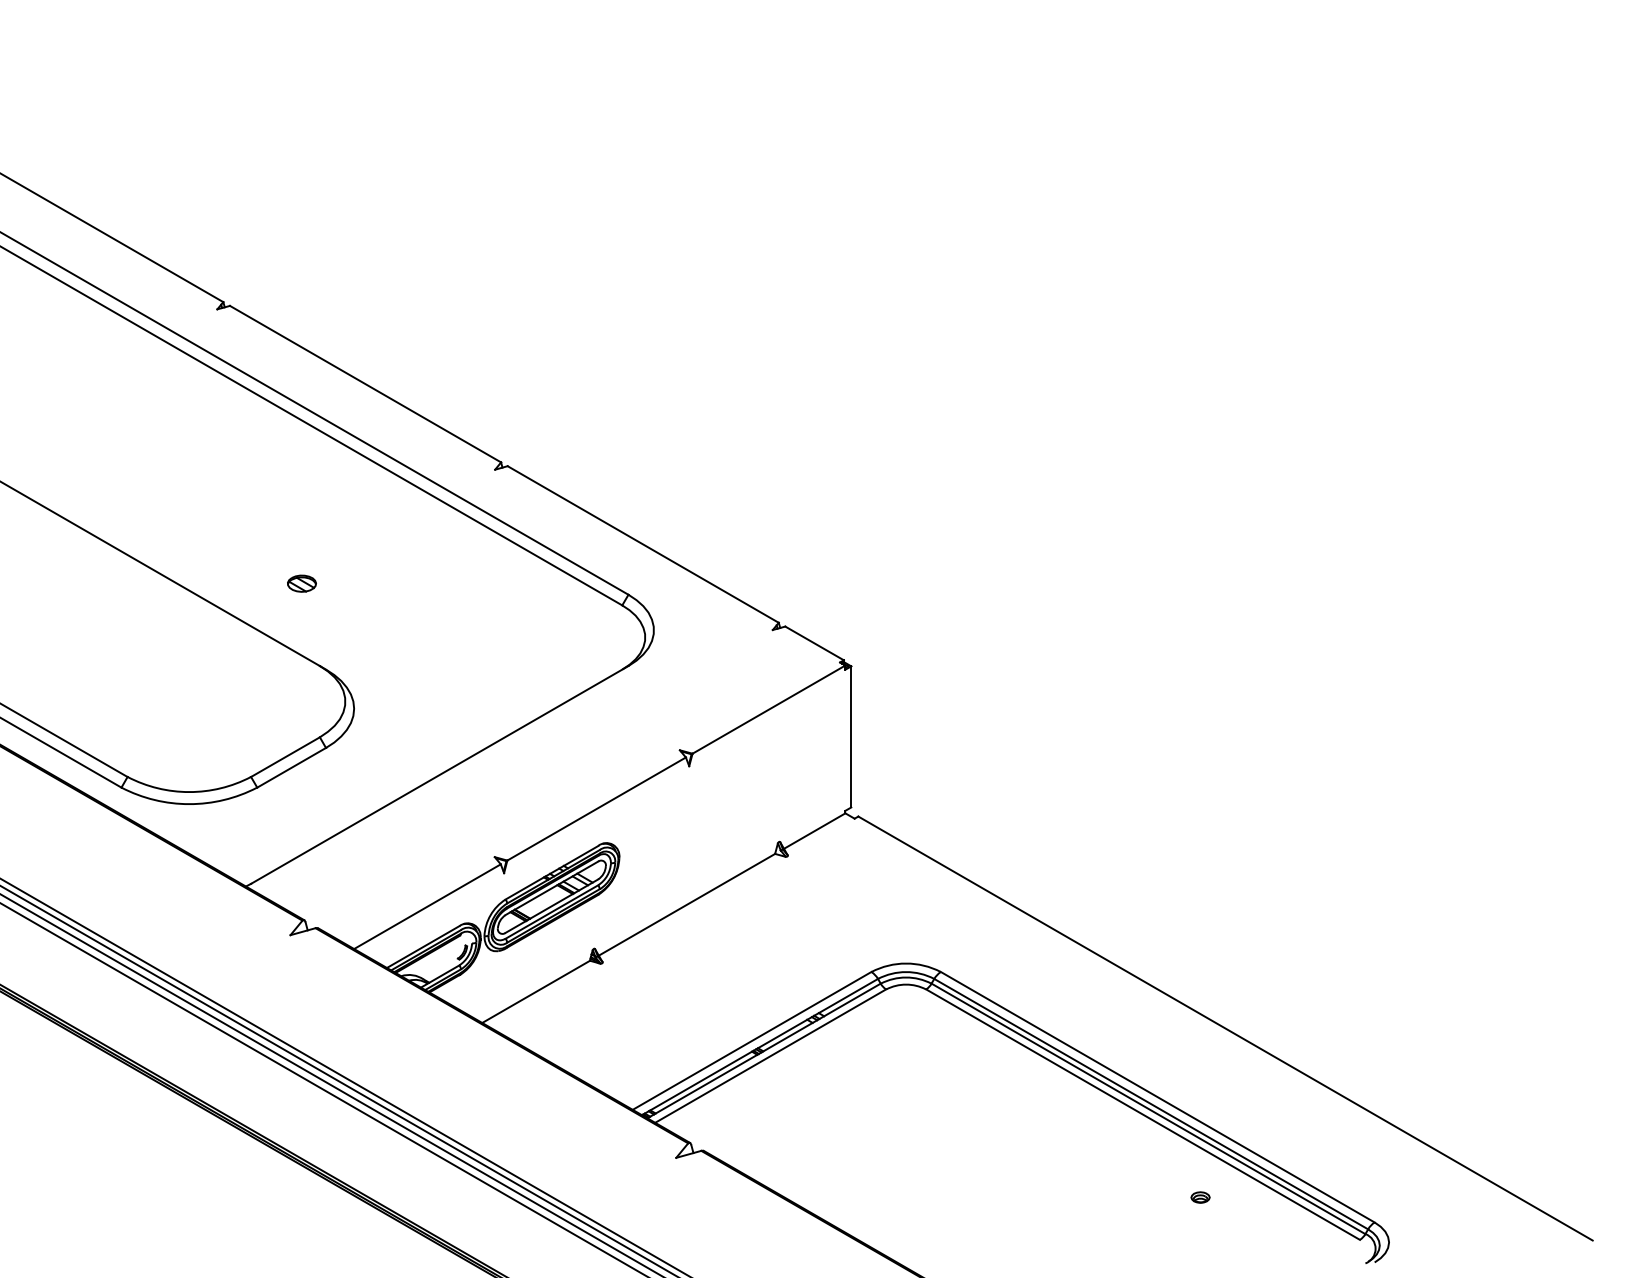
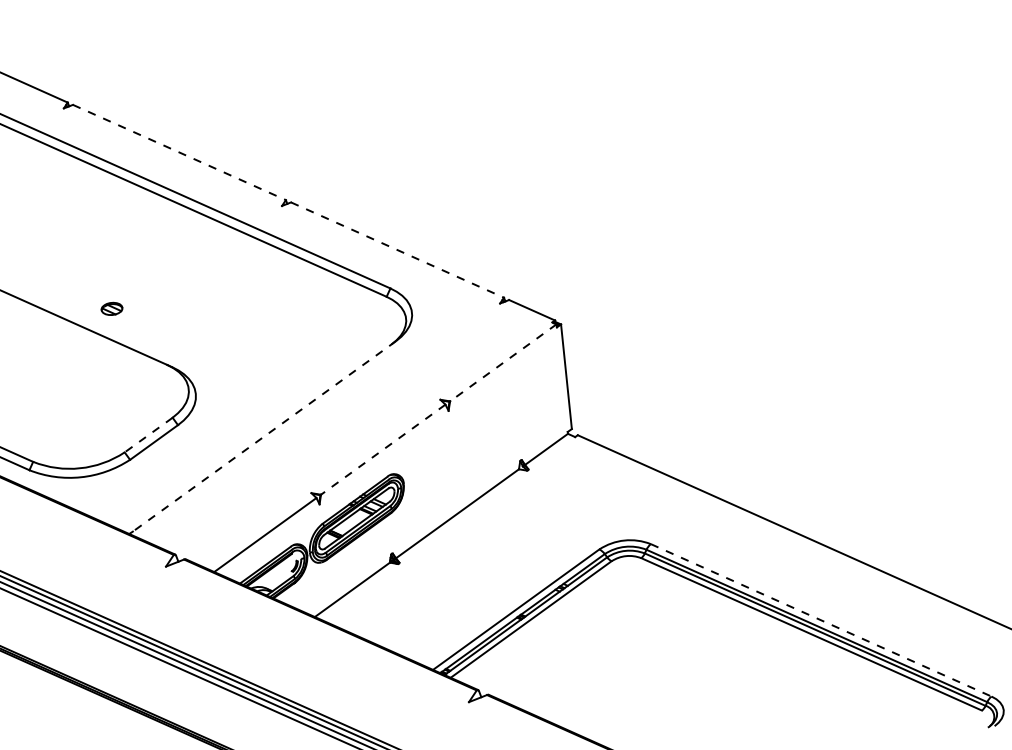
line: (365, 384) -> (179, 152), solid -> dashed
line: (643, 544) -> (397, 250), solid -> dashed
part: (301, 583) -> (111, 308), moved
line: (768, 709) -> (503, 362), solid -> dashed
line: (285, 757) -> (148, 435), solid -> dashed
line: (439, 774) -> (264, 436), solid -> dashed
line: (596, 809) -> (383, 450), solid -> dashed
line: (1158, 1097) -> (821, 620), solid -> dashed
part: (1200, 1197) -> (860, 691), removed

